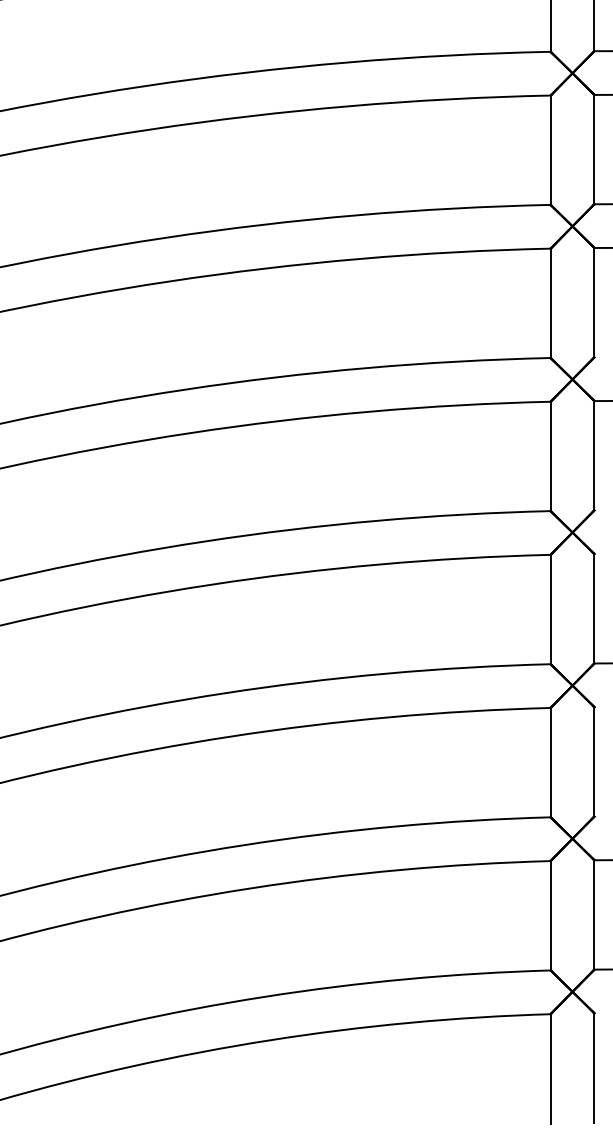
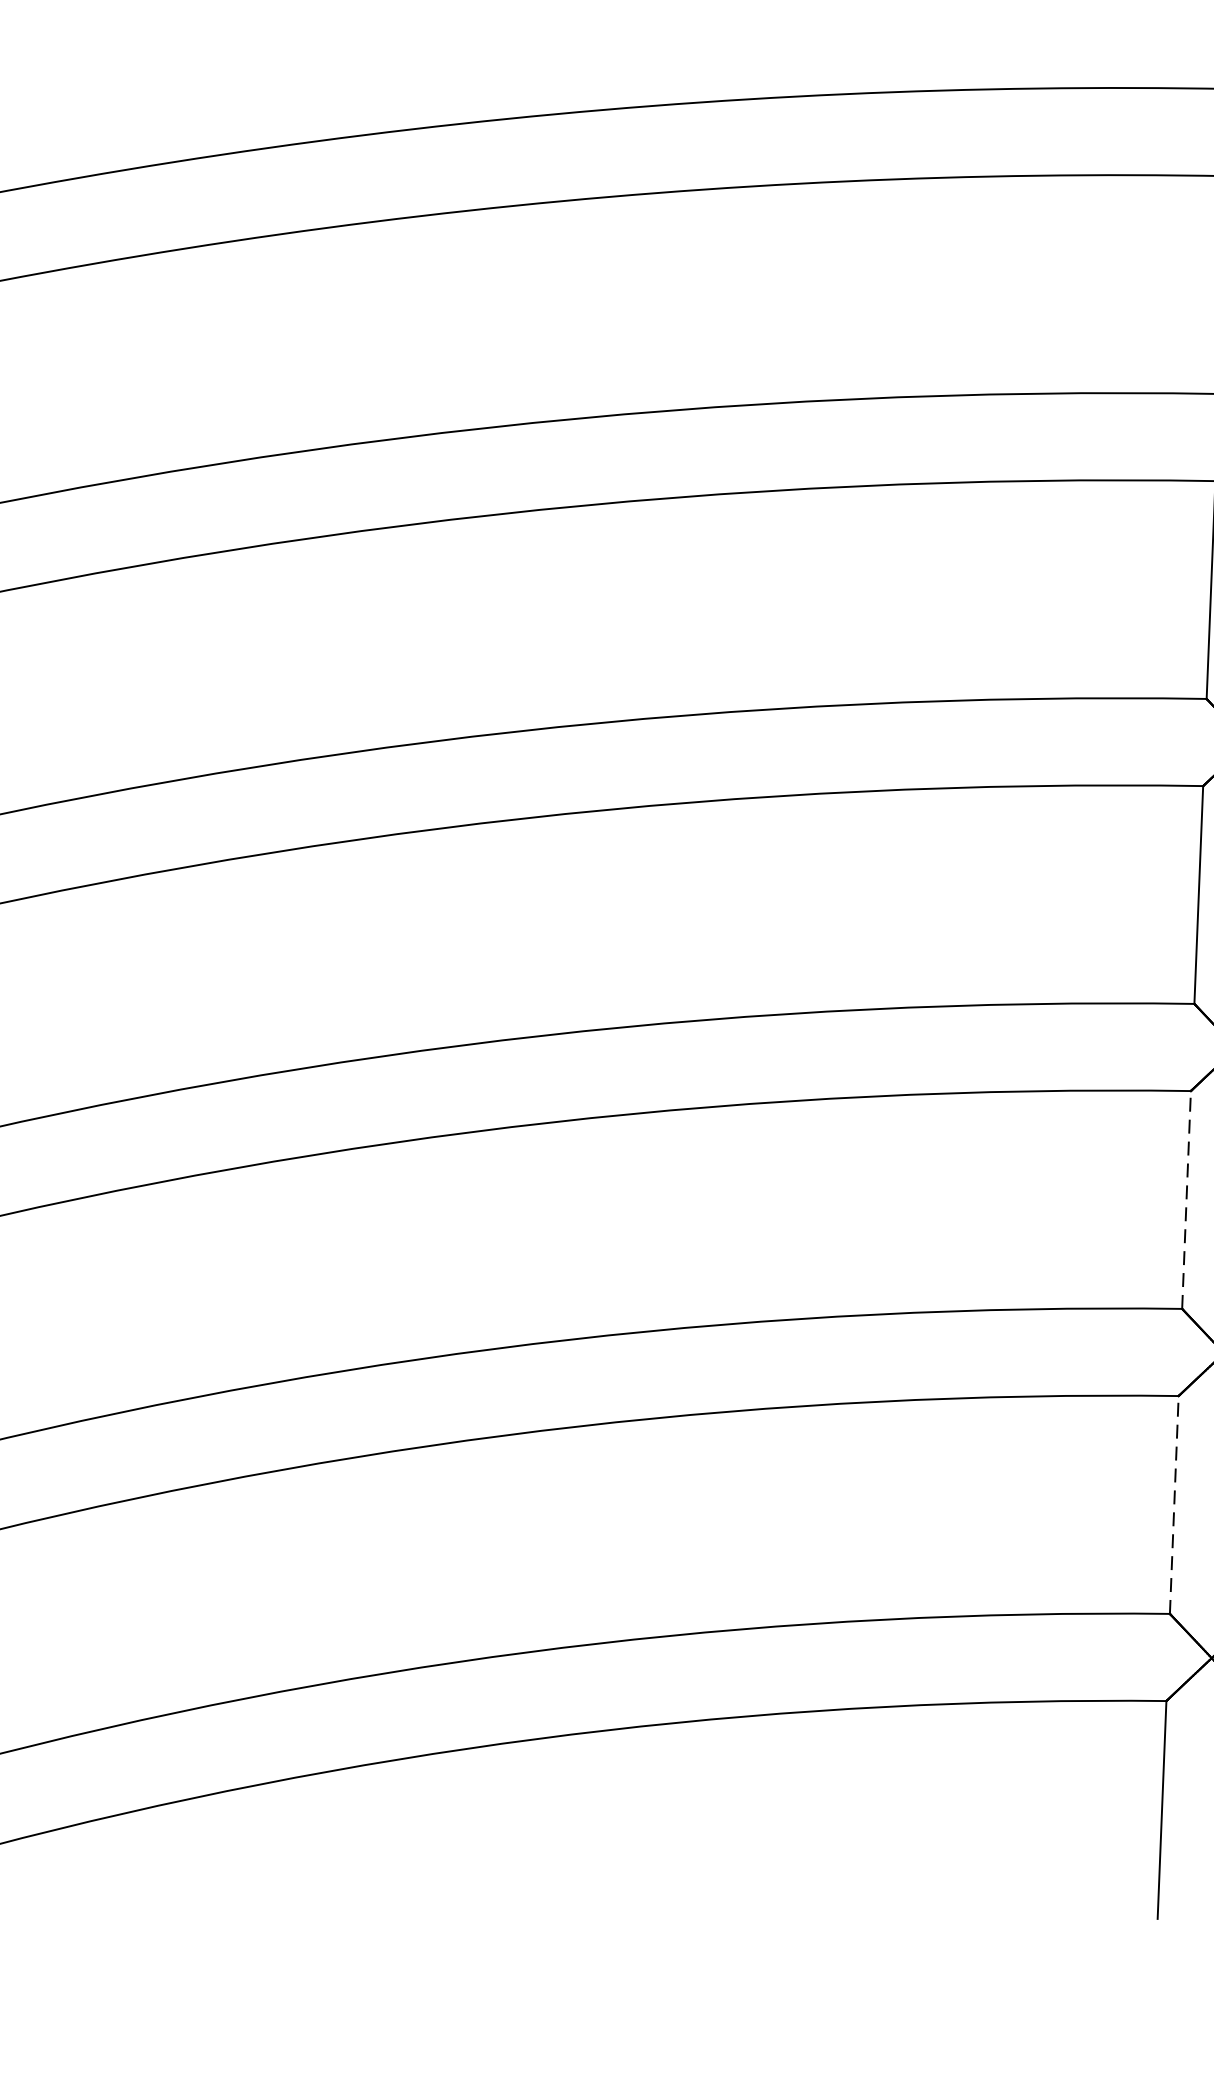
line: (550, 762) -> (1186, 1199), solid -> dashed
line: (550, 915) -> (1173, 1504), solid -> dashed

